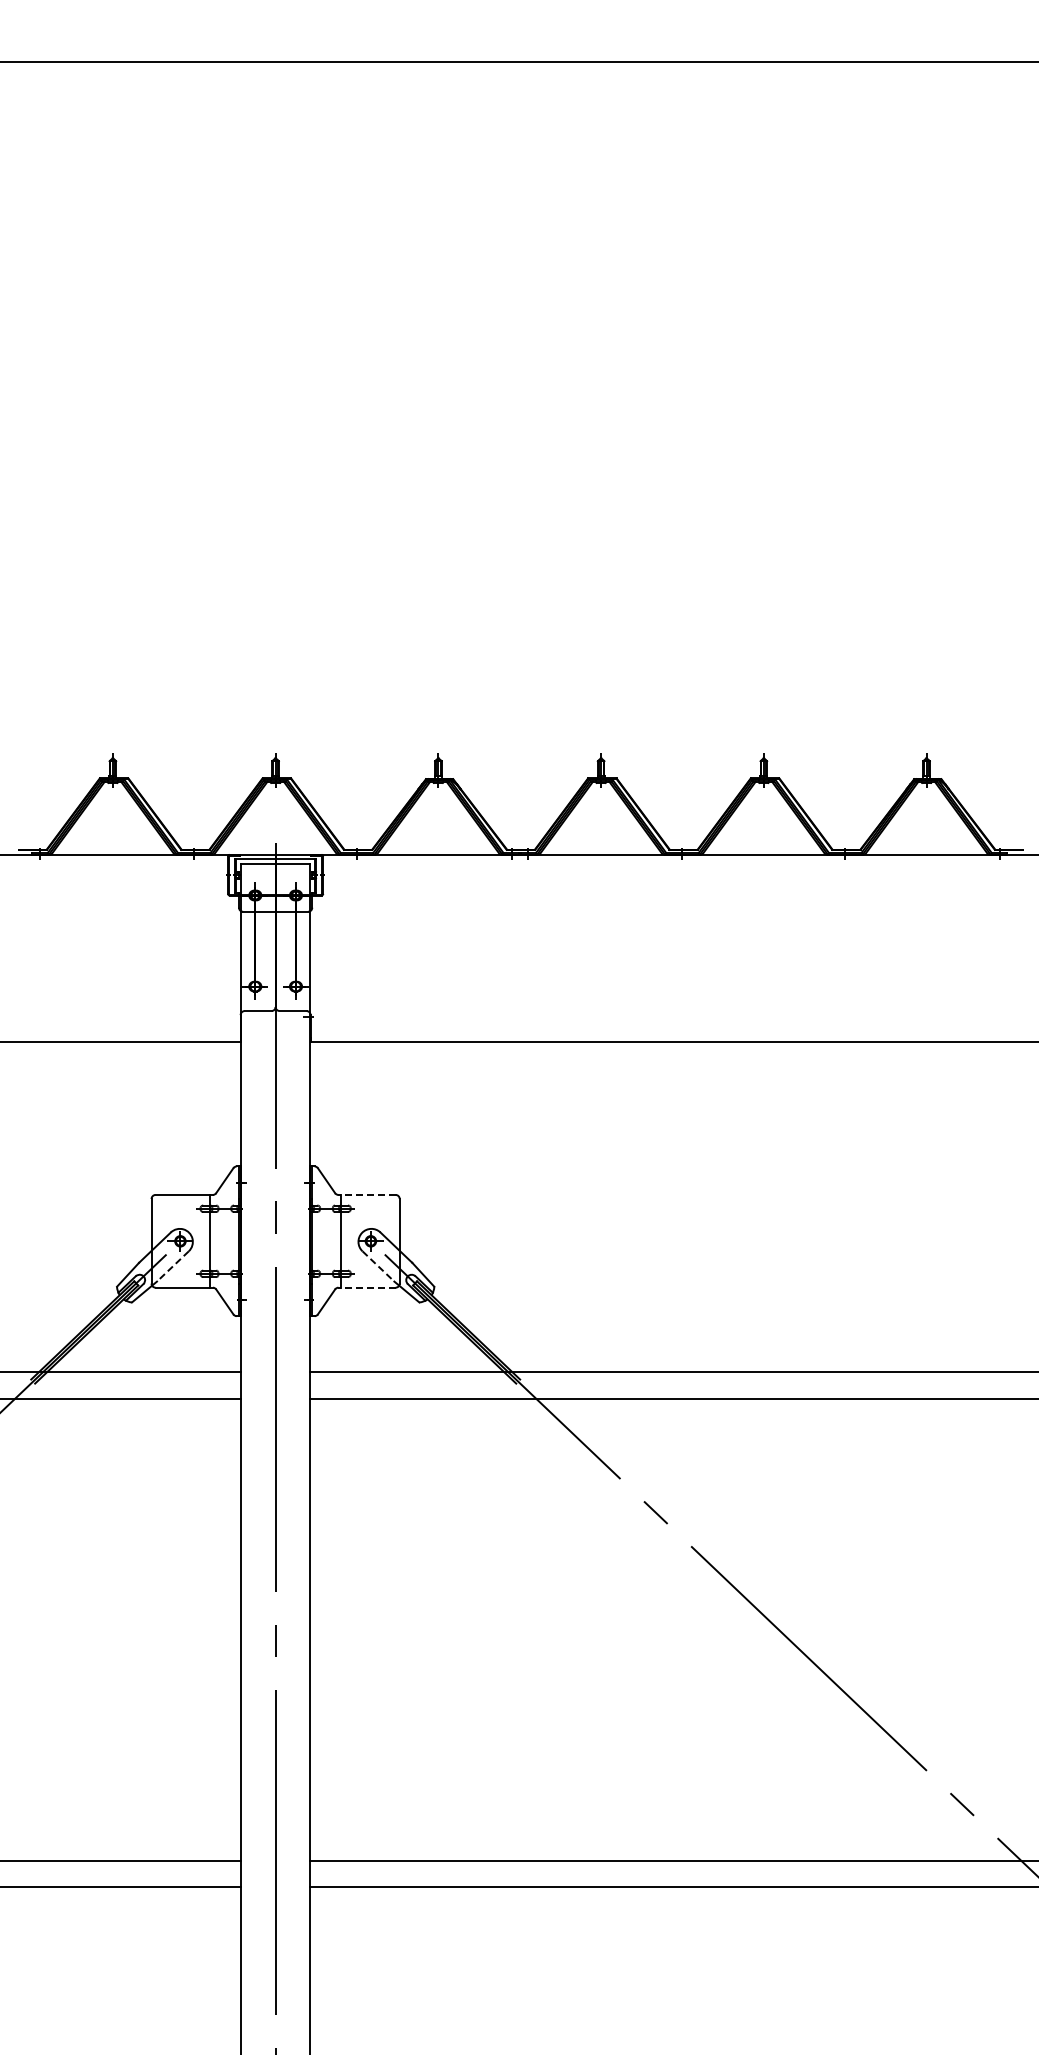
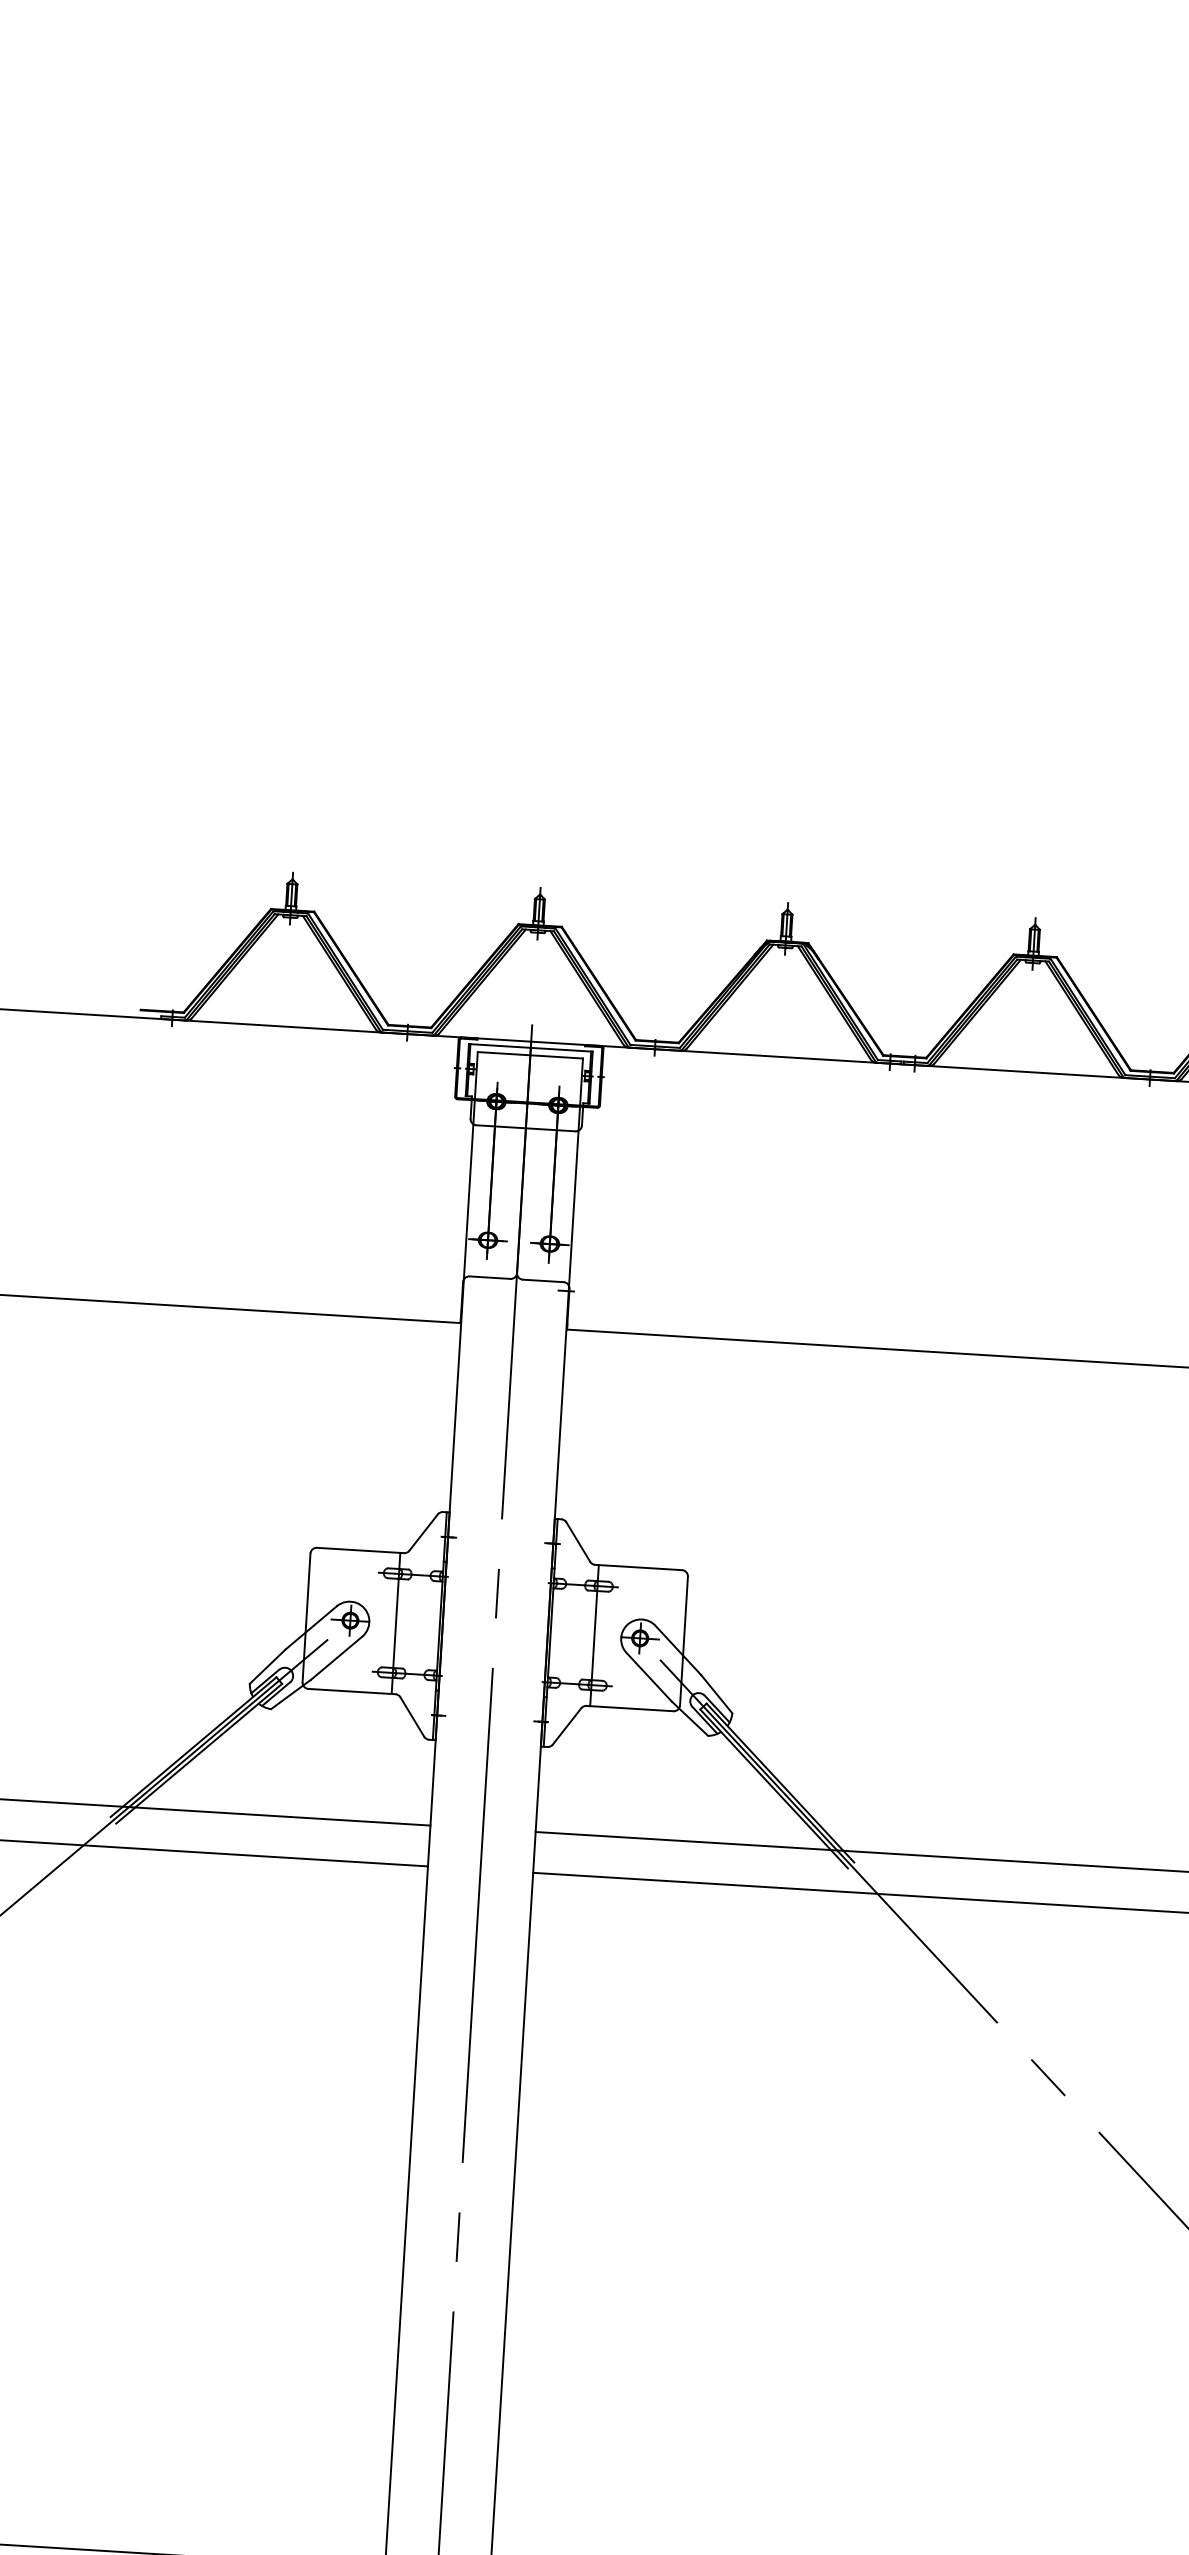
line: (367, 1194) -> (639, 1566), dashed -> solid
line: (172, 1266) -> (336, 1658), dashed -> solid
line: (378, 1266) -> (649, 1677), dashed -> solid
line: (367, 1287) -> (630, 1708), dashed -> solid

